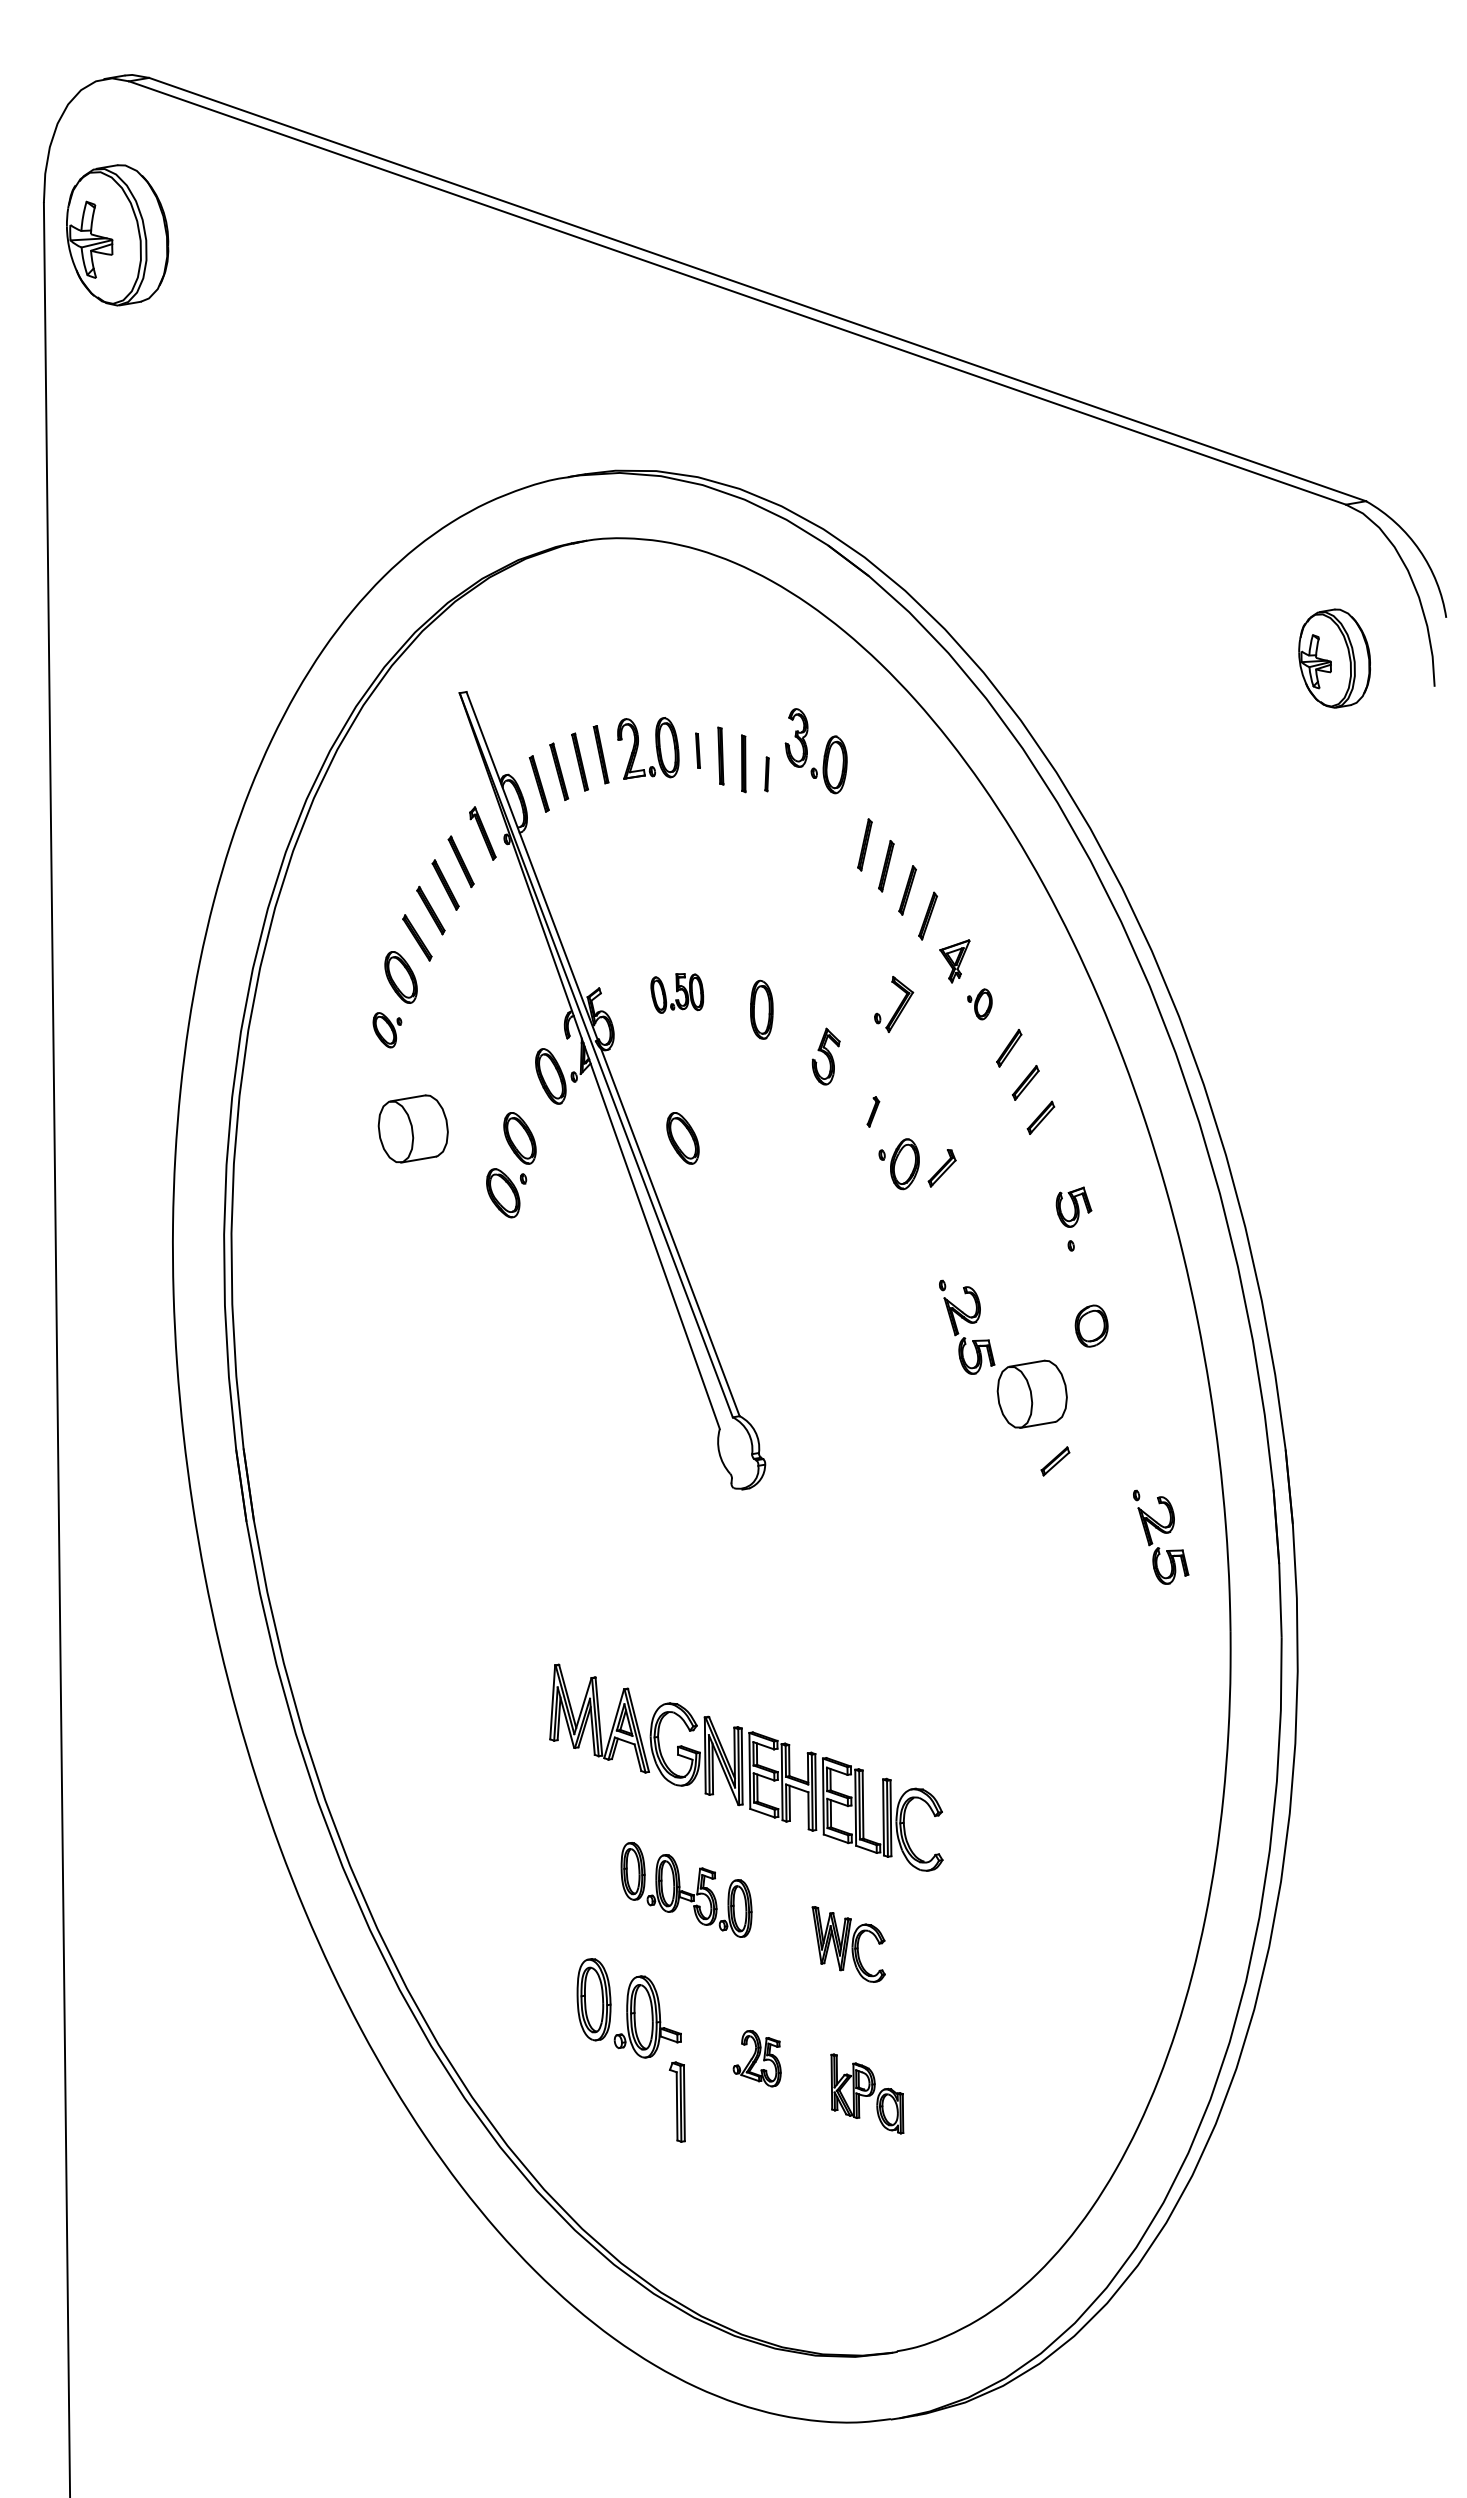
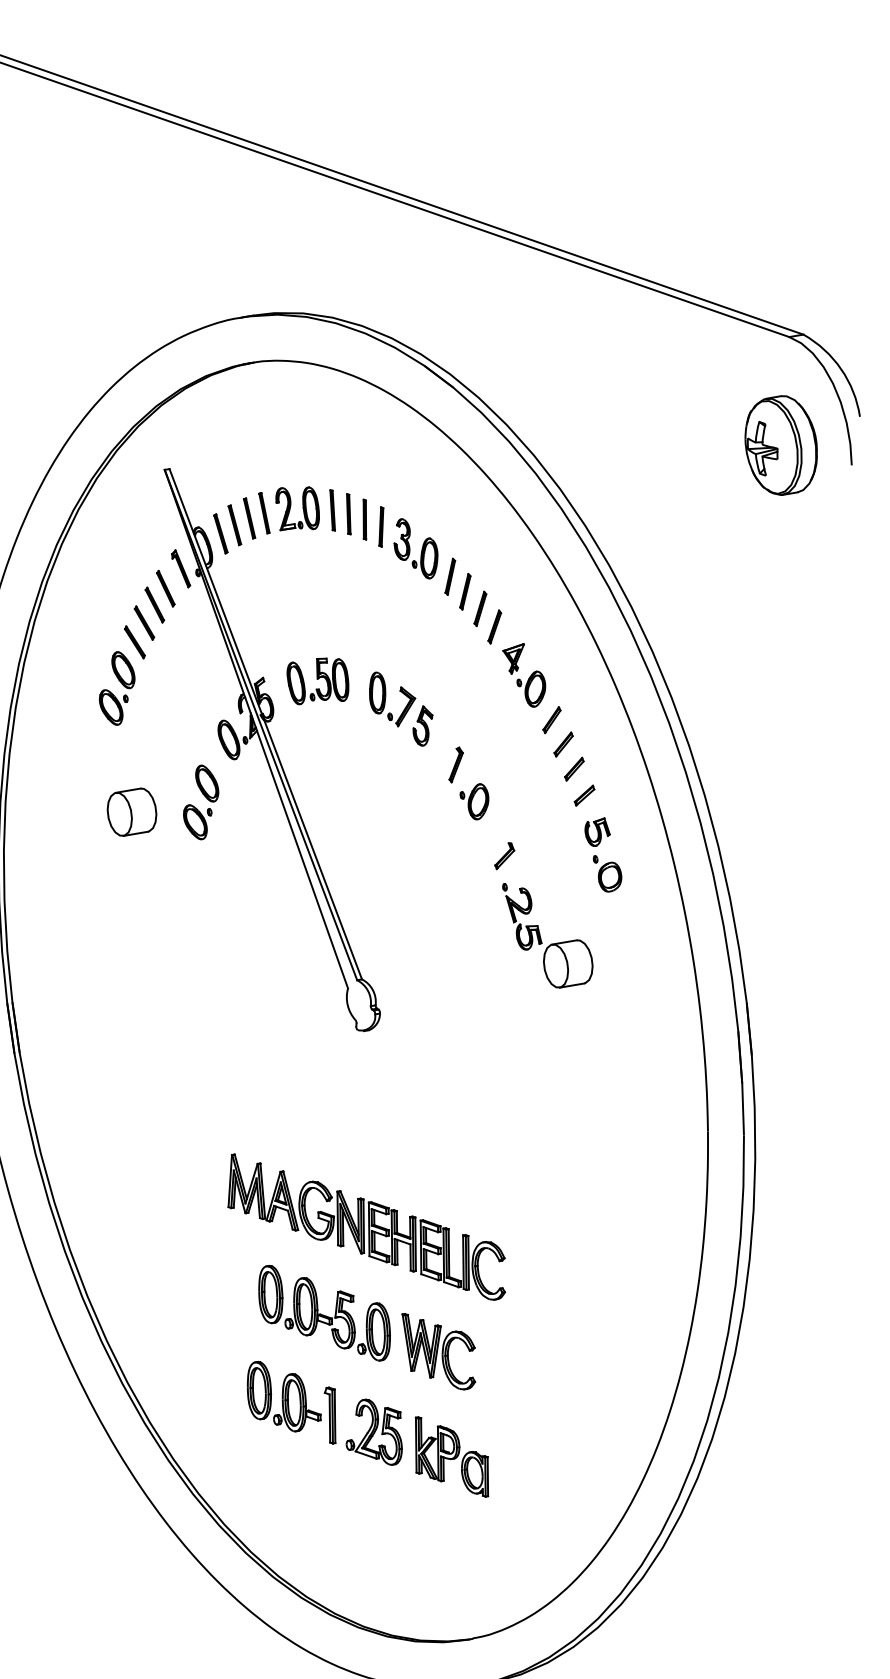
part: (1334, 658) -> (781, 445), size x1.43
part: (697, 750) -> (332, 510), size x1.67
part: (807, 751) -> (409, 549), moved
part: (766, 774) -> (380, 527), size x1.67
part: (677, 993) -> (318, 681), size x1.67
part: (894, 1004) -> (402, 706), moved
part: (979, 1004) -> (531, 689), size x1.67
part: (387, 1029) -> (113, 706), size x1.43
part: (873, 1111) -> (456, 764), size x1.67
part: (412, 1128) -> (131, 811), moved
part: (682, 1138) -> (321, 783), removed
part: (941, 1168) -> (504, 856), moved
part: (1091, 1325) -> (609, 876), moved
part: (1055, 1461) -> (584, 795), moved
part: (1161, 1536) -> (659, 1064), removed
part: (686, 1889) -> (324, 1312), size x1.43
part: (848, 1944) -> (438, 1351), size x1.43
part: (757, 2058) -> (374, 1432), size x1.67
part: (867, 2093) -> (452, 1456), size x1.43
part: (676, 2101) -> (329, 1415), moved

